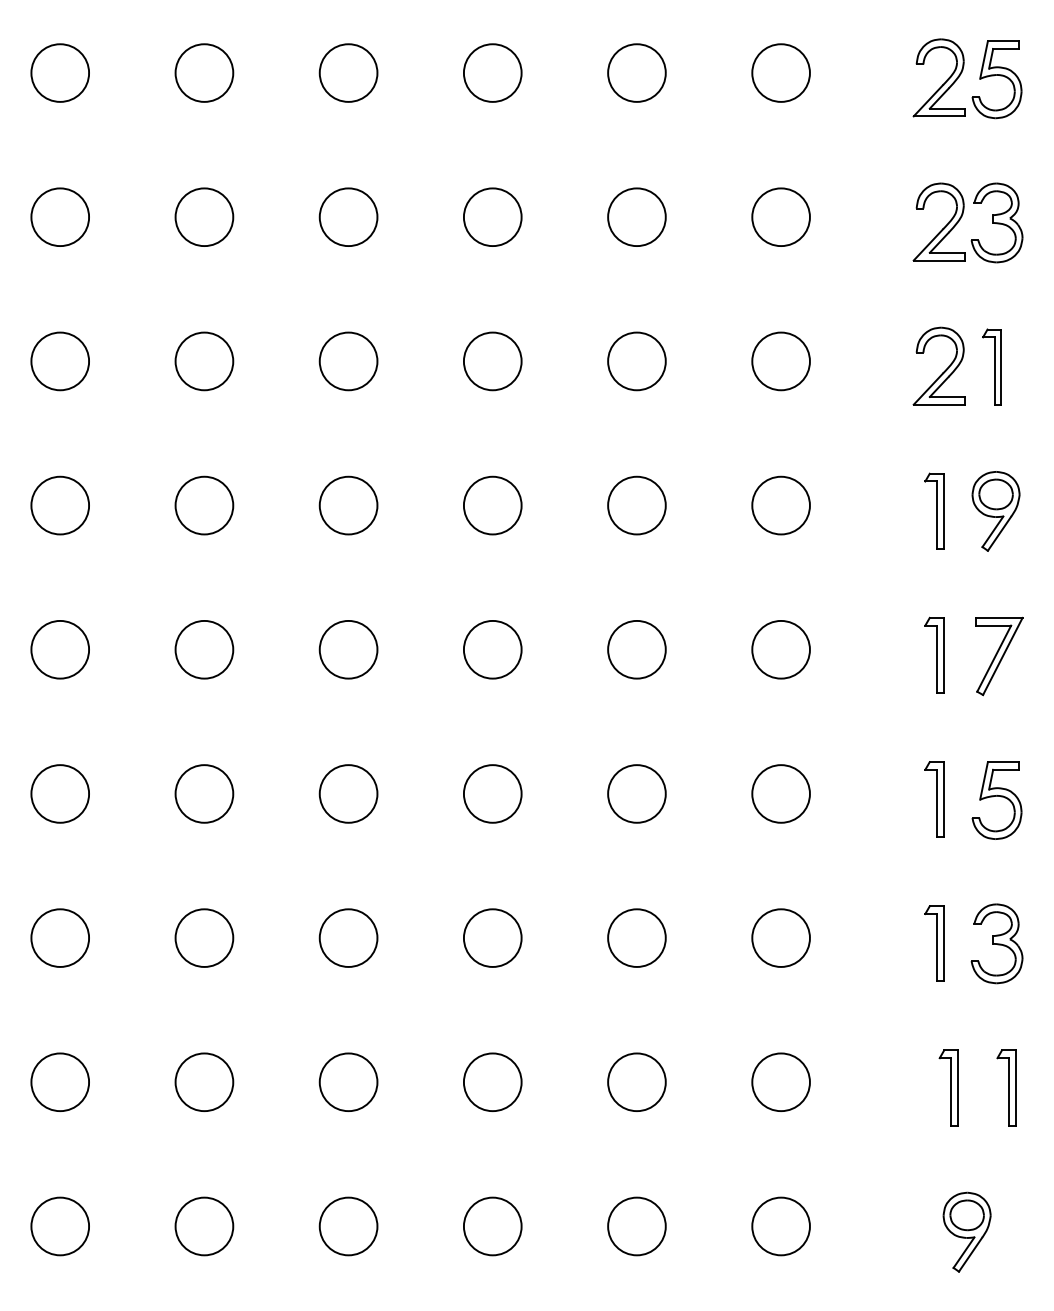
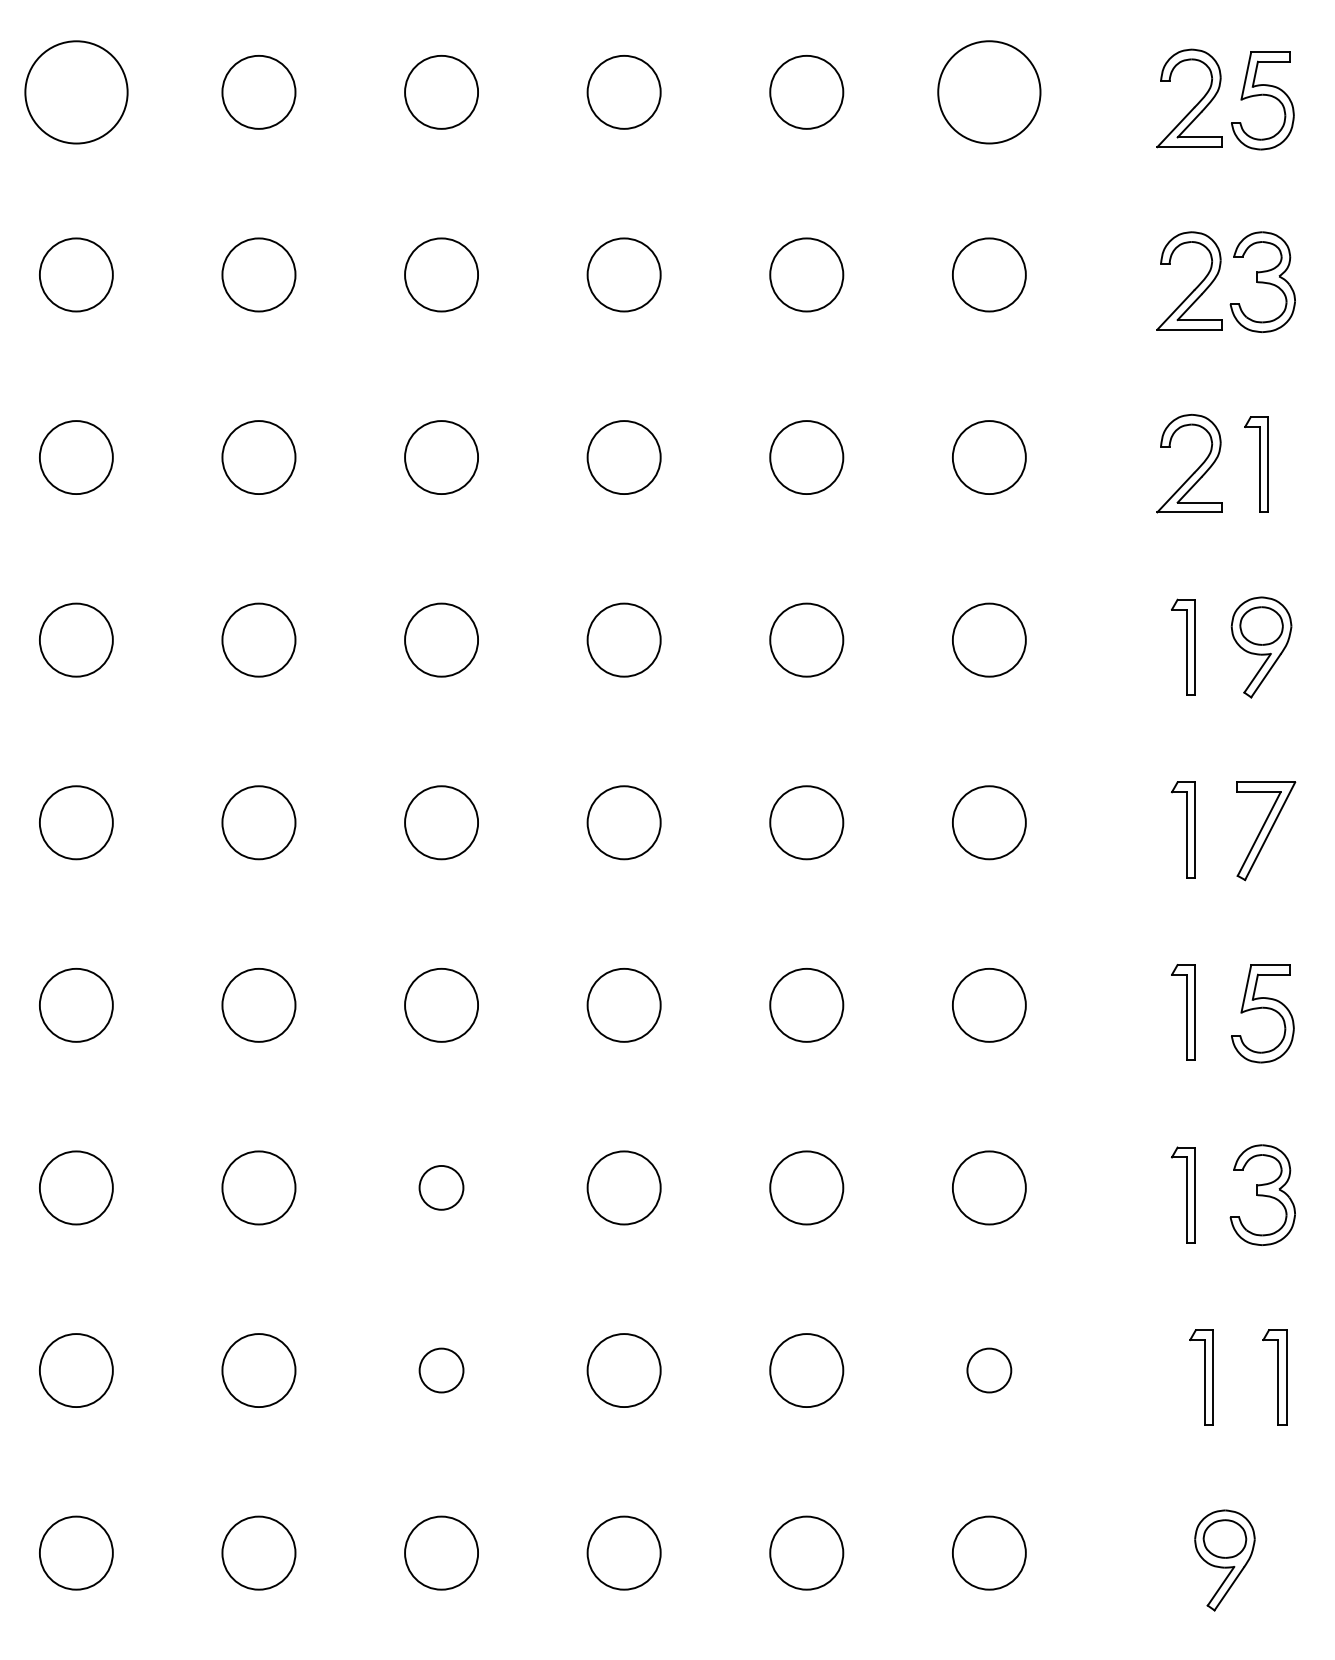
circle: (59, 72) -> (75, 91), size x1.4
circle: (780, 72) -> (988, 91), size x1.4
circle: (348, 937) -> (441, 1187), size x0.6
circle: (348, 1082) -> (441, 1370), size x0.6
circle: (780, 1082) -> (988, 1370), size x0.6

